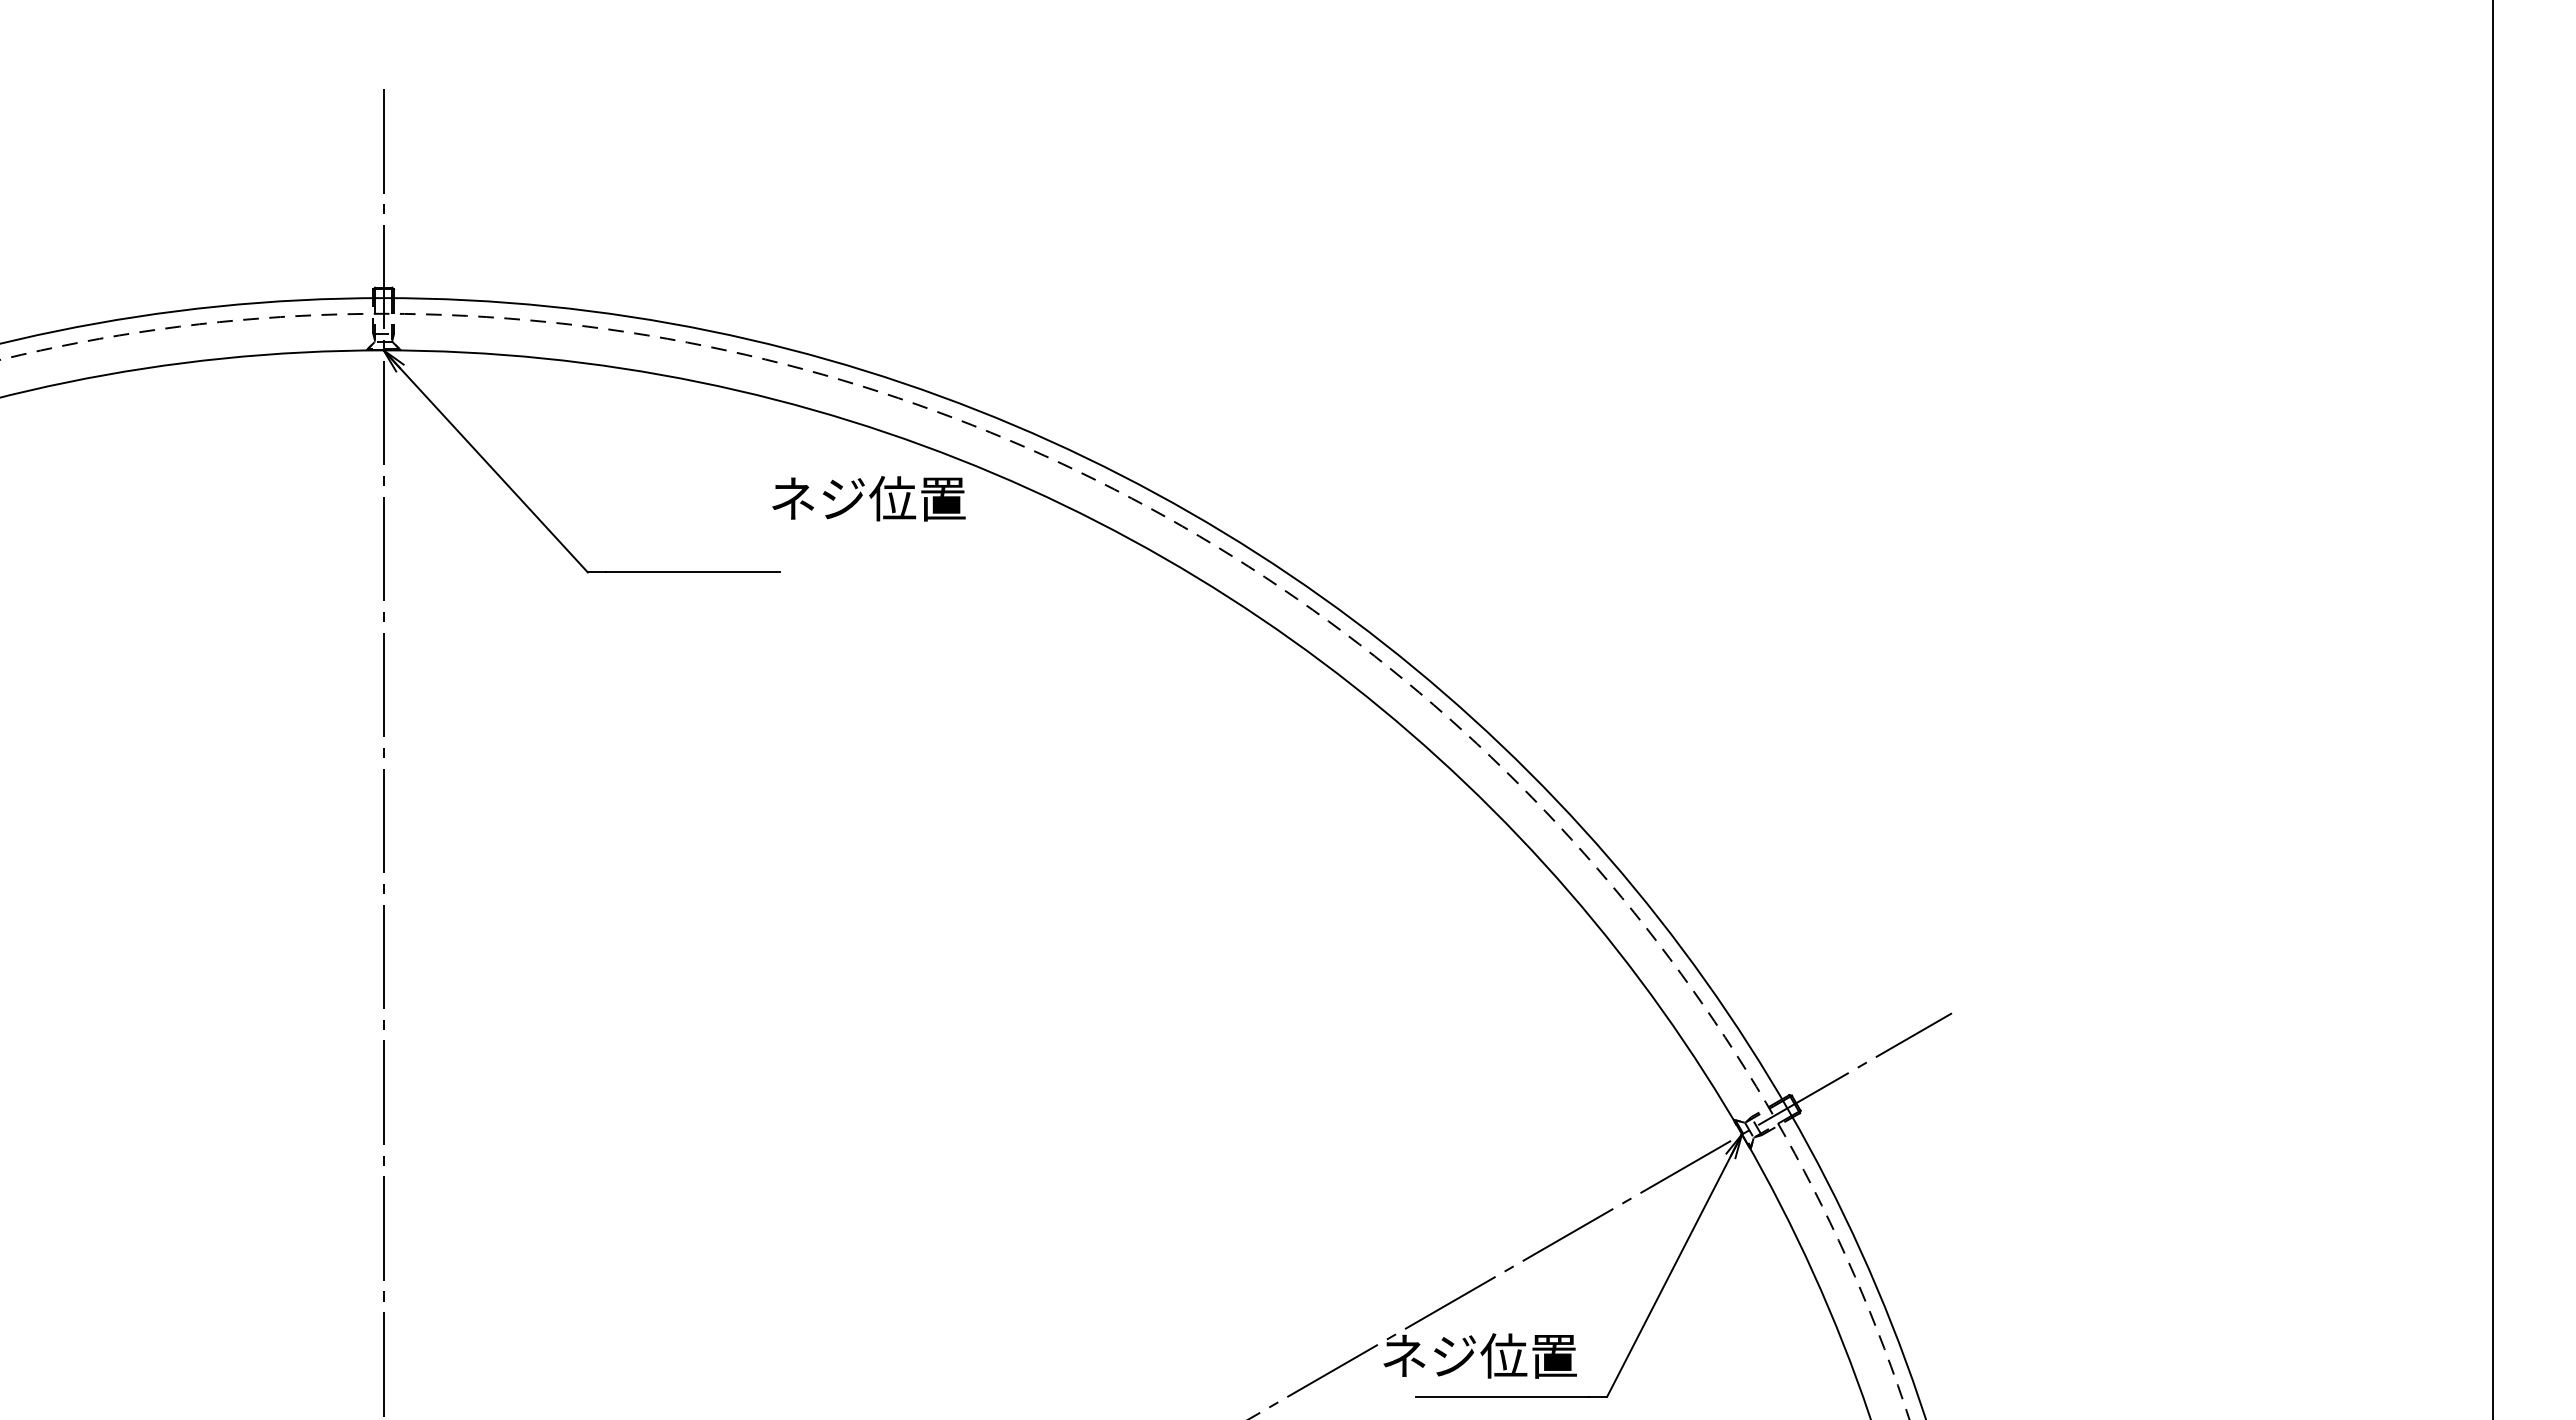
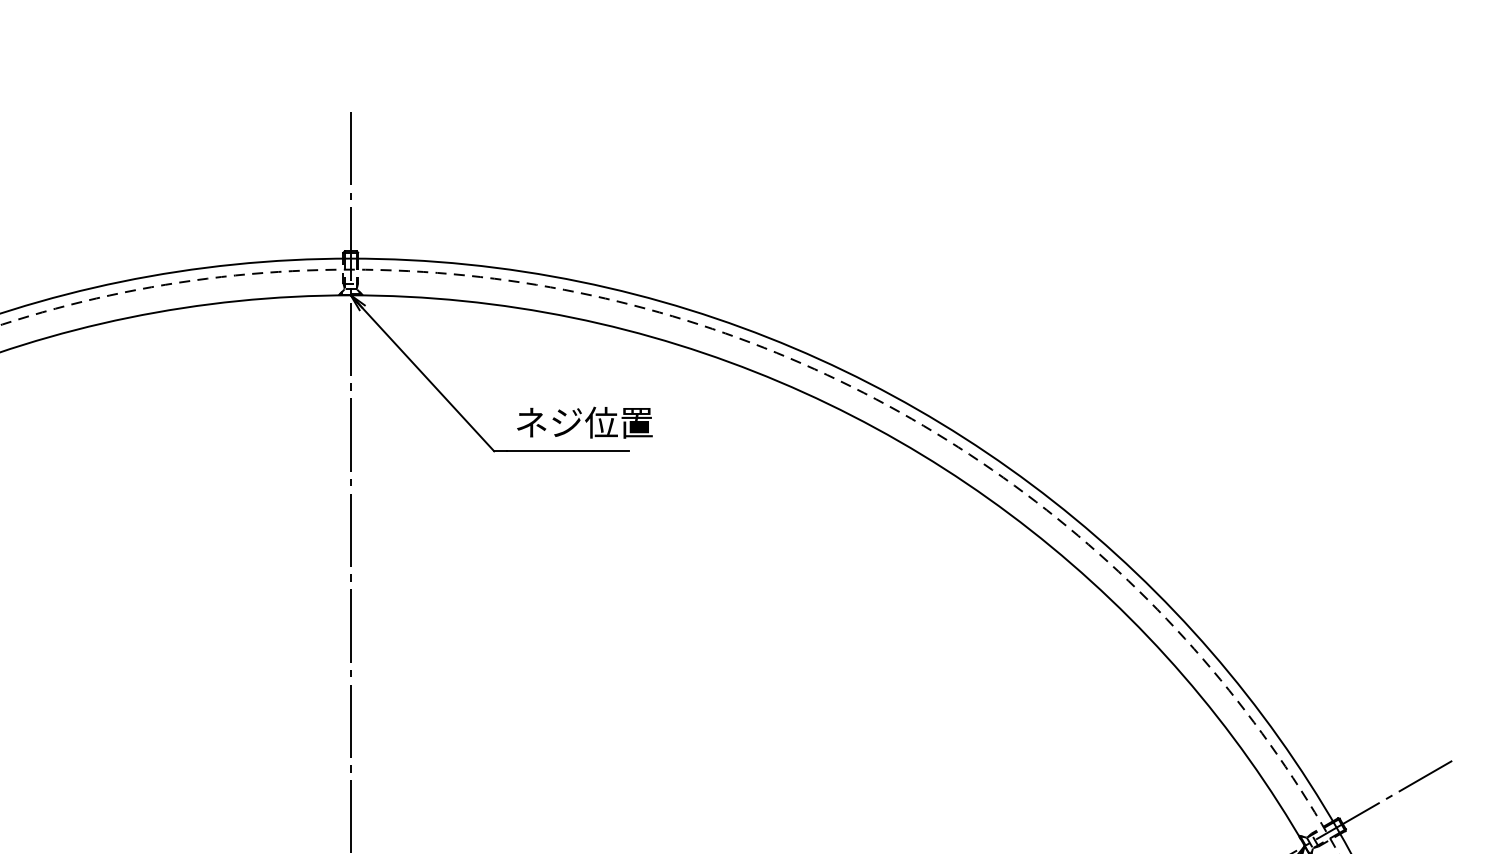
text: (868, 498) -> (584, 422), moved

